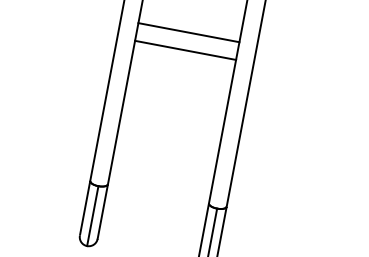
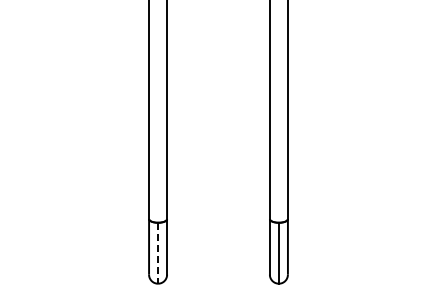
line: (188, 33) -> (218, 55), removed
line: (185, 50) -> (218, 73), removed
line: (93, 216) -> (158, 253), solid -> dashed

